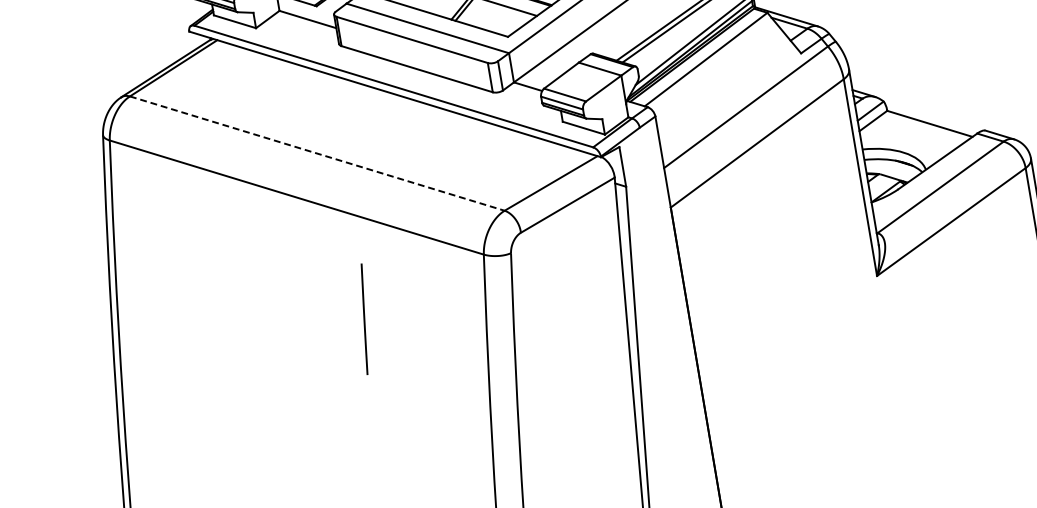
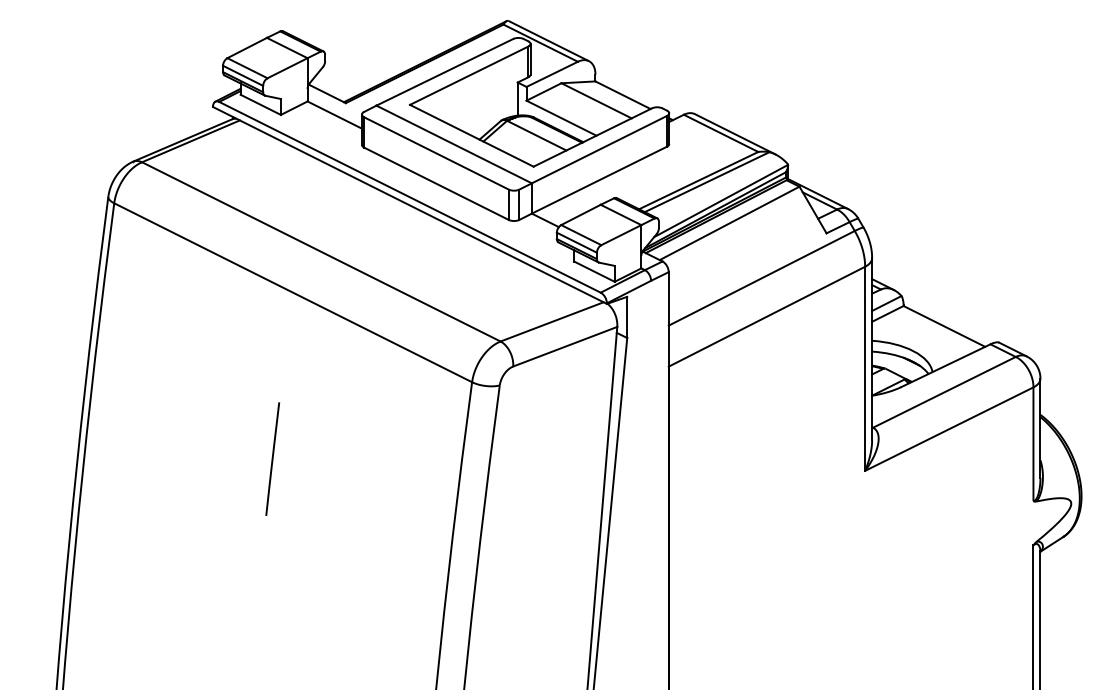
line: (317, 154) -> (321, 252), dashed -> solid
line: (364, 318) -> (272, 458), moved

